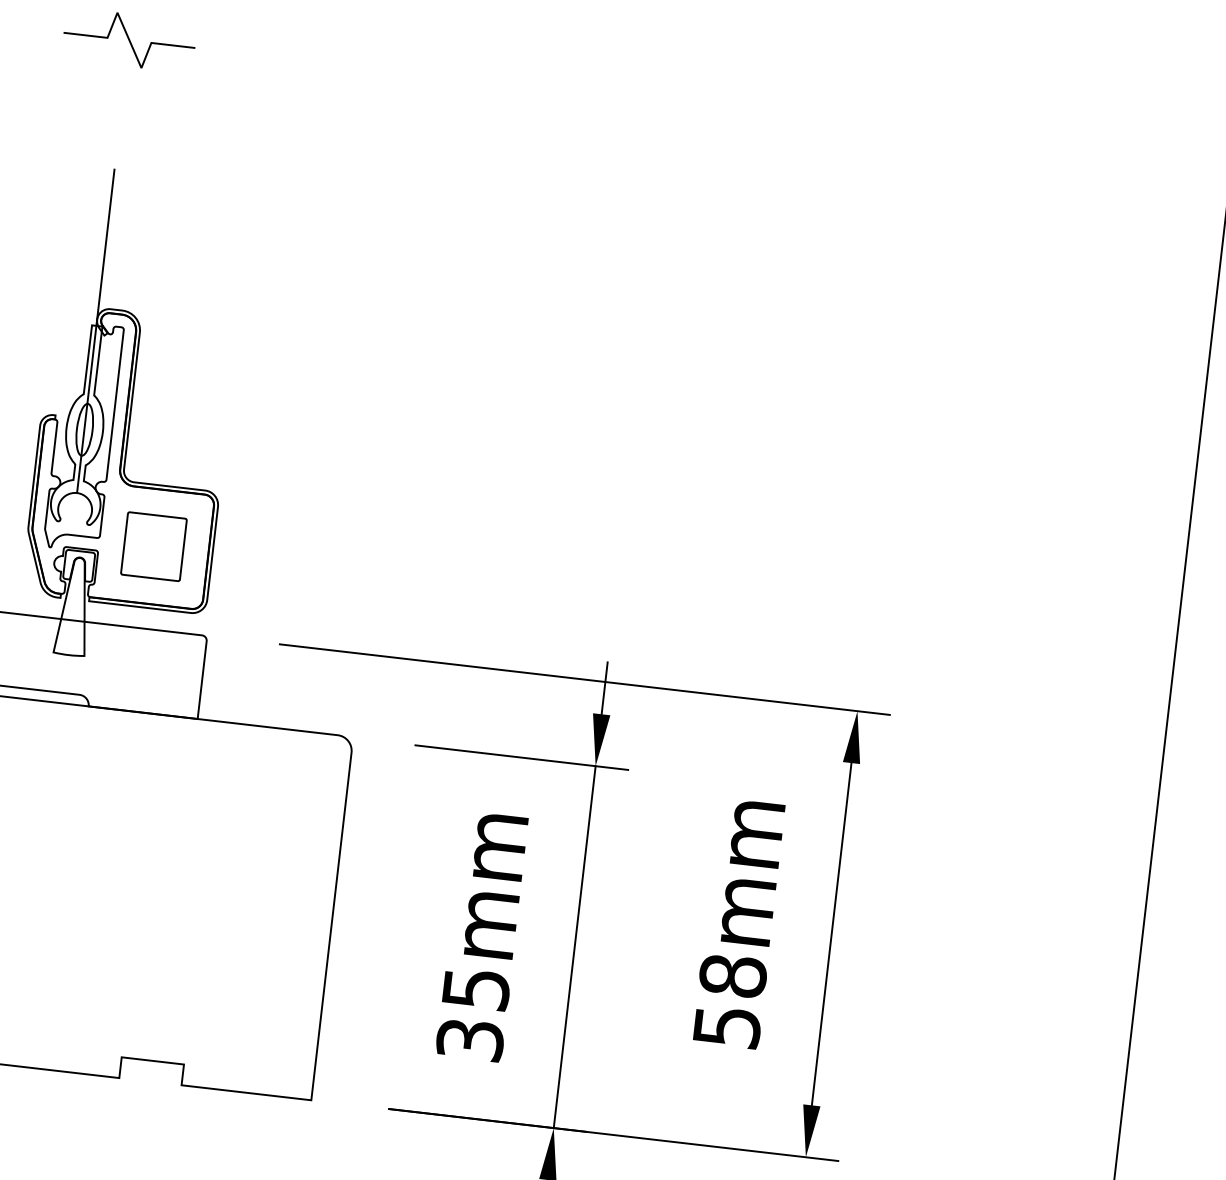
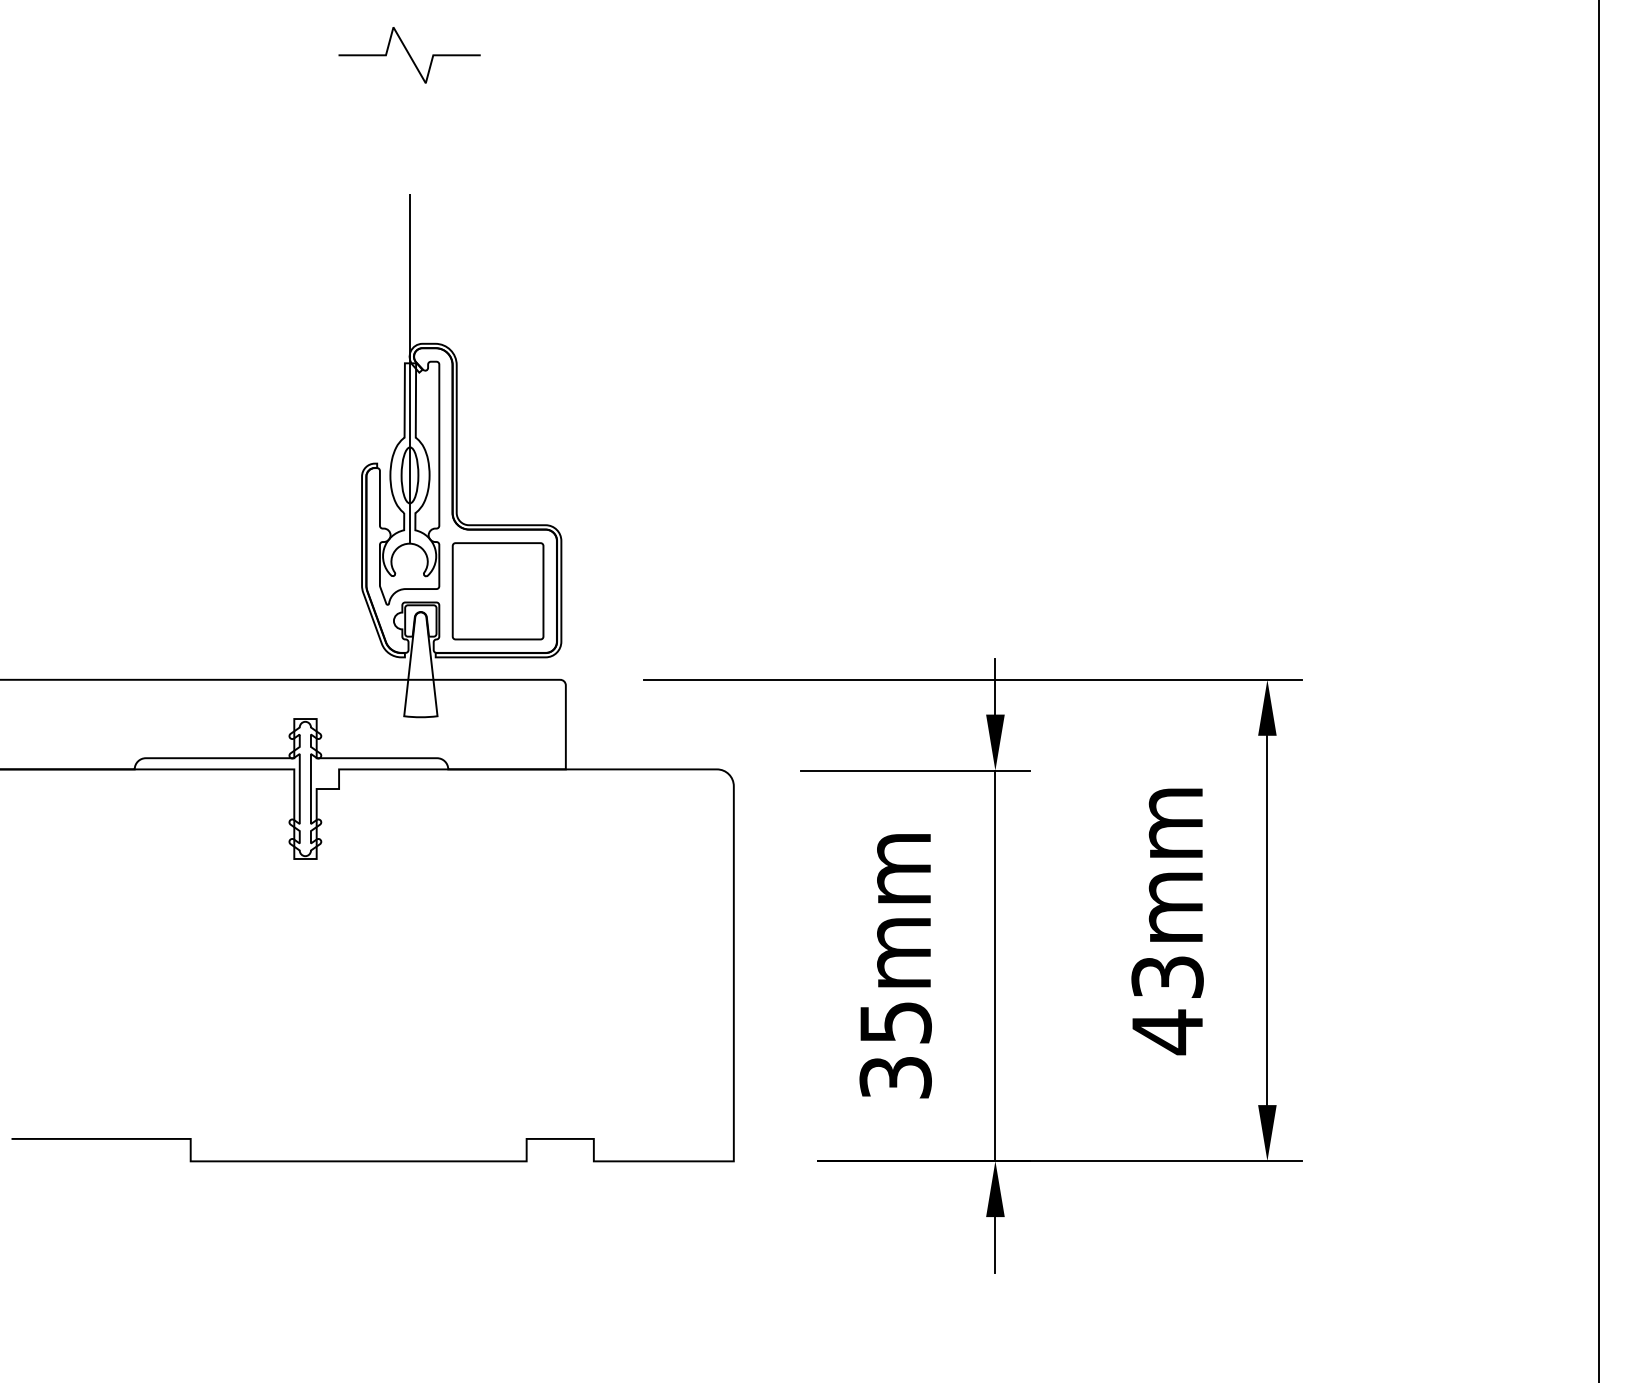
part: (153, 546) -> (497, 591), size x1.43
text: (729, 1002) -> (1167, 1005), 58mm -> 43mm

